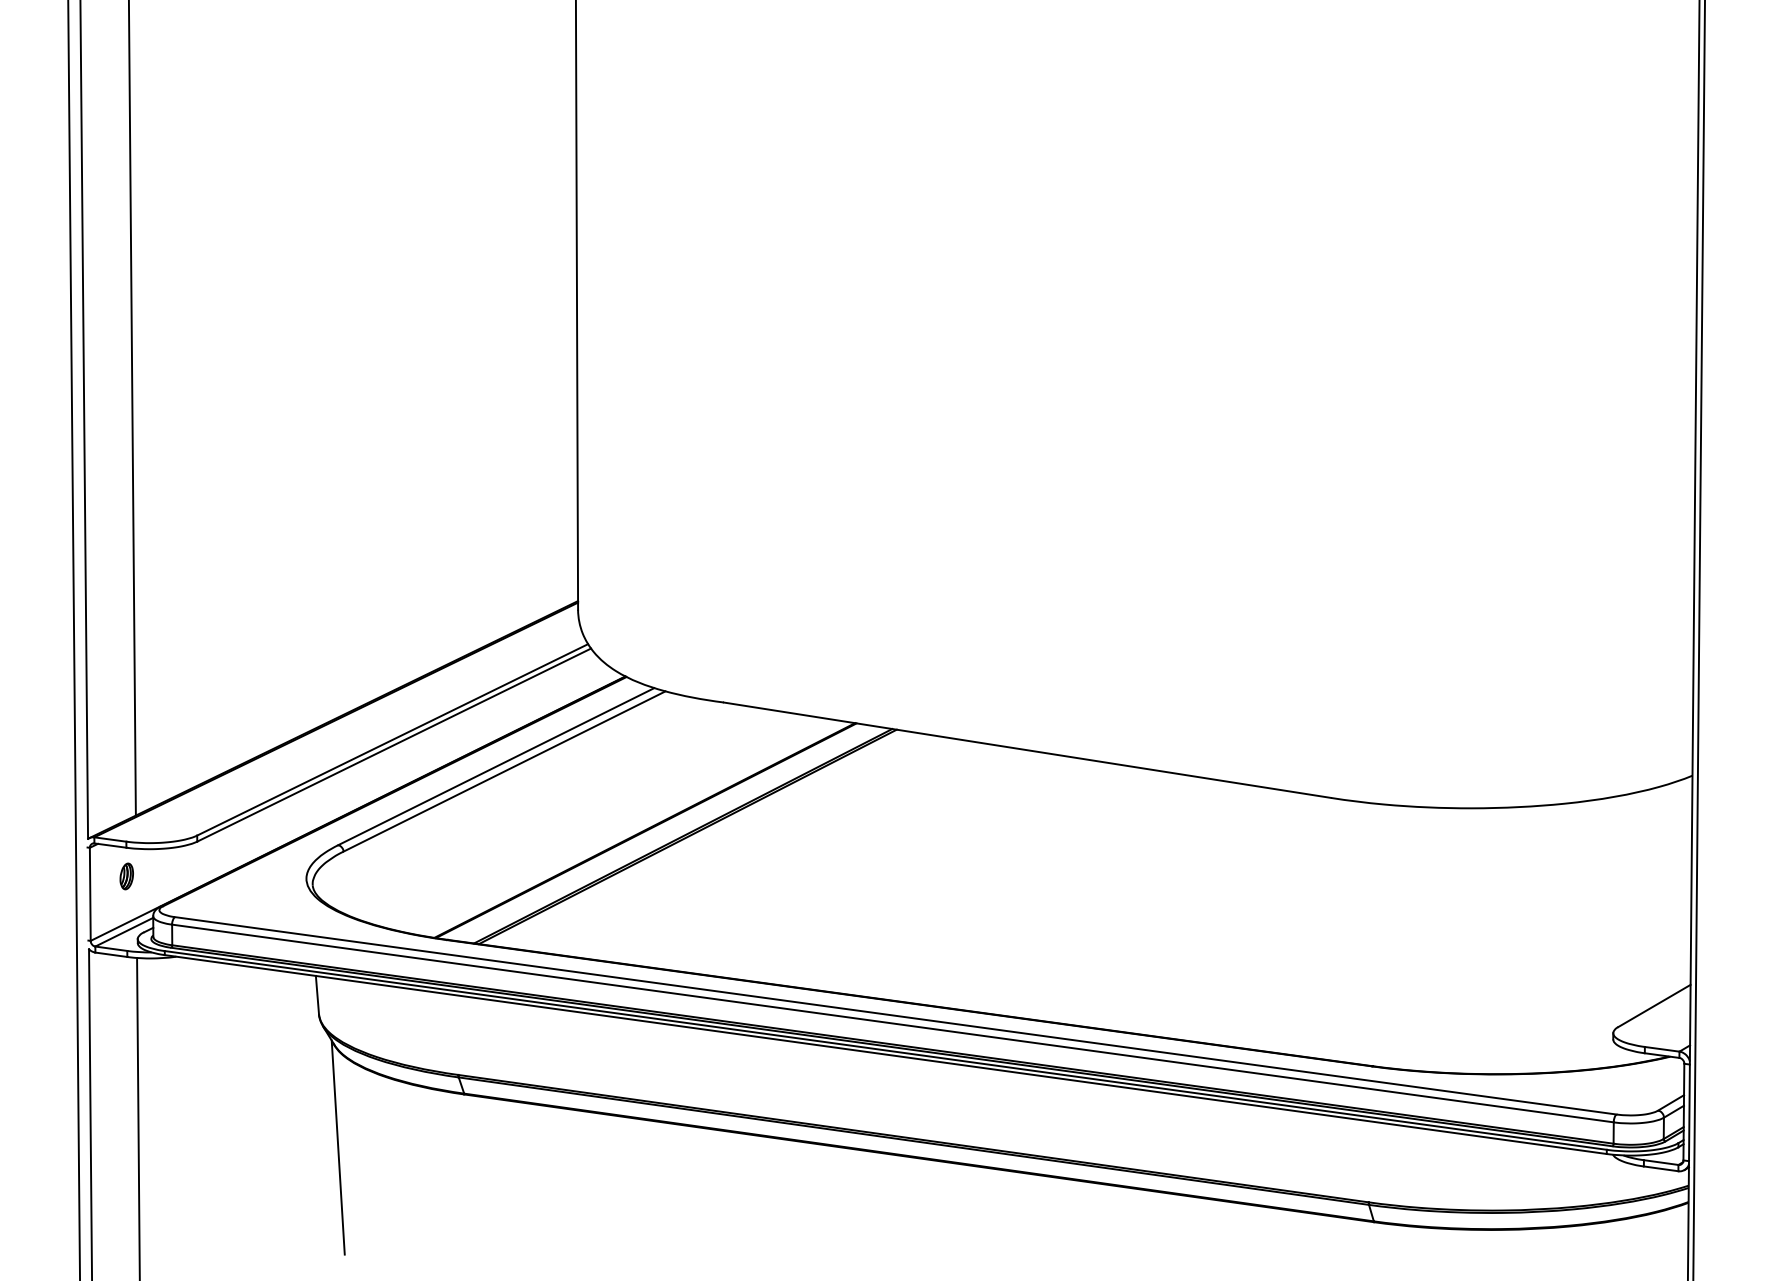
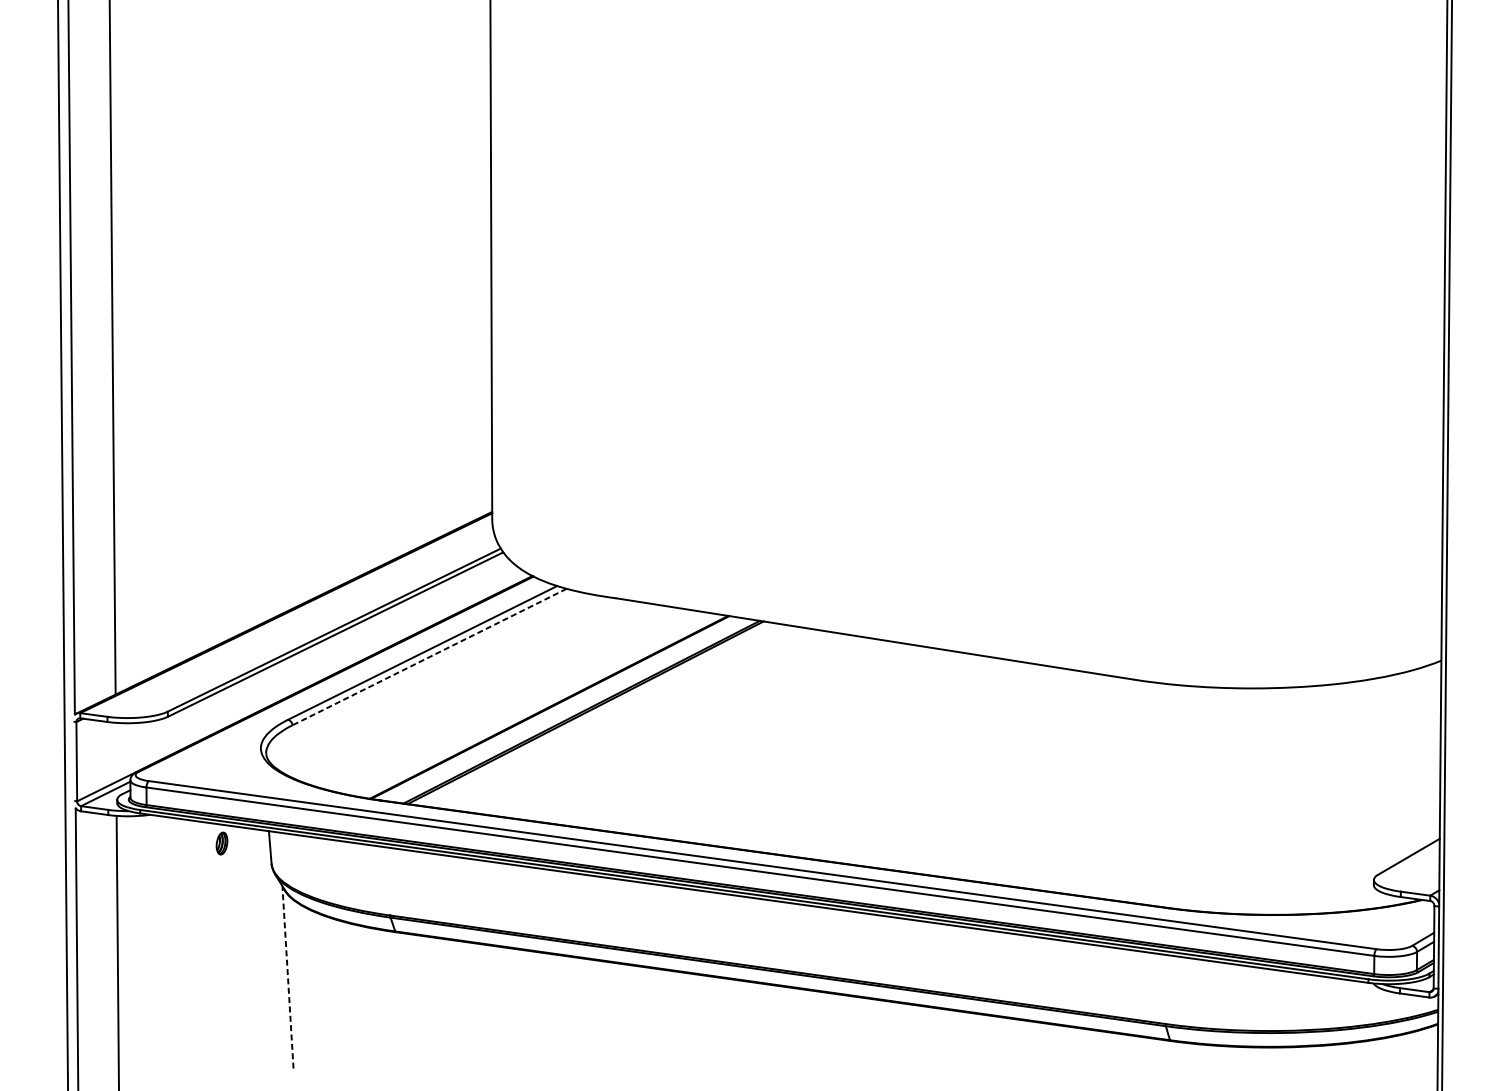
line: (504, 771) -> (429, 657), solid -> dashed
part: (126, 876) -> (221, 843), moved
line: (338, 1147) -> (288, 977), solid -> dashed

